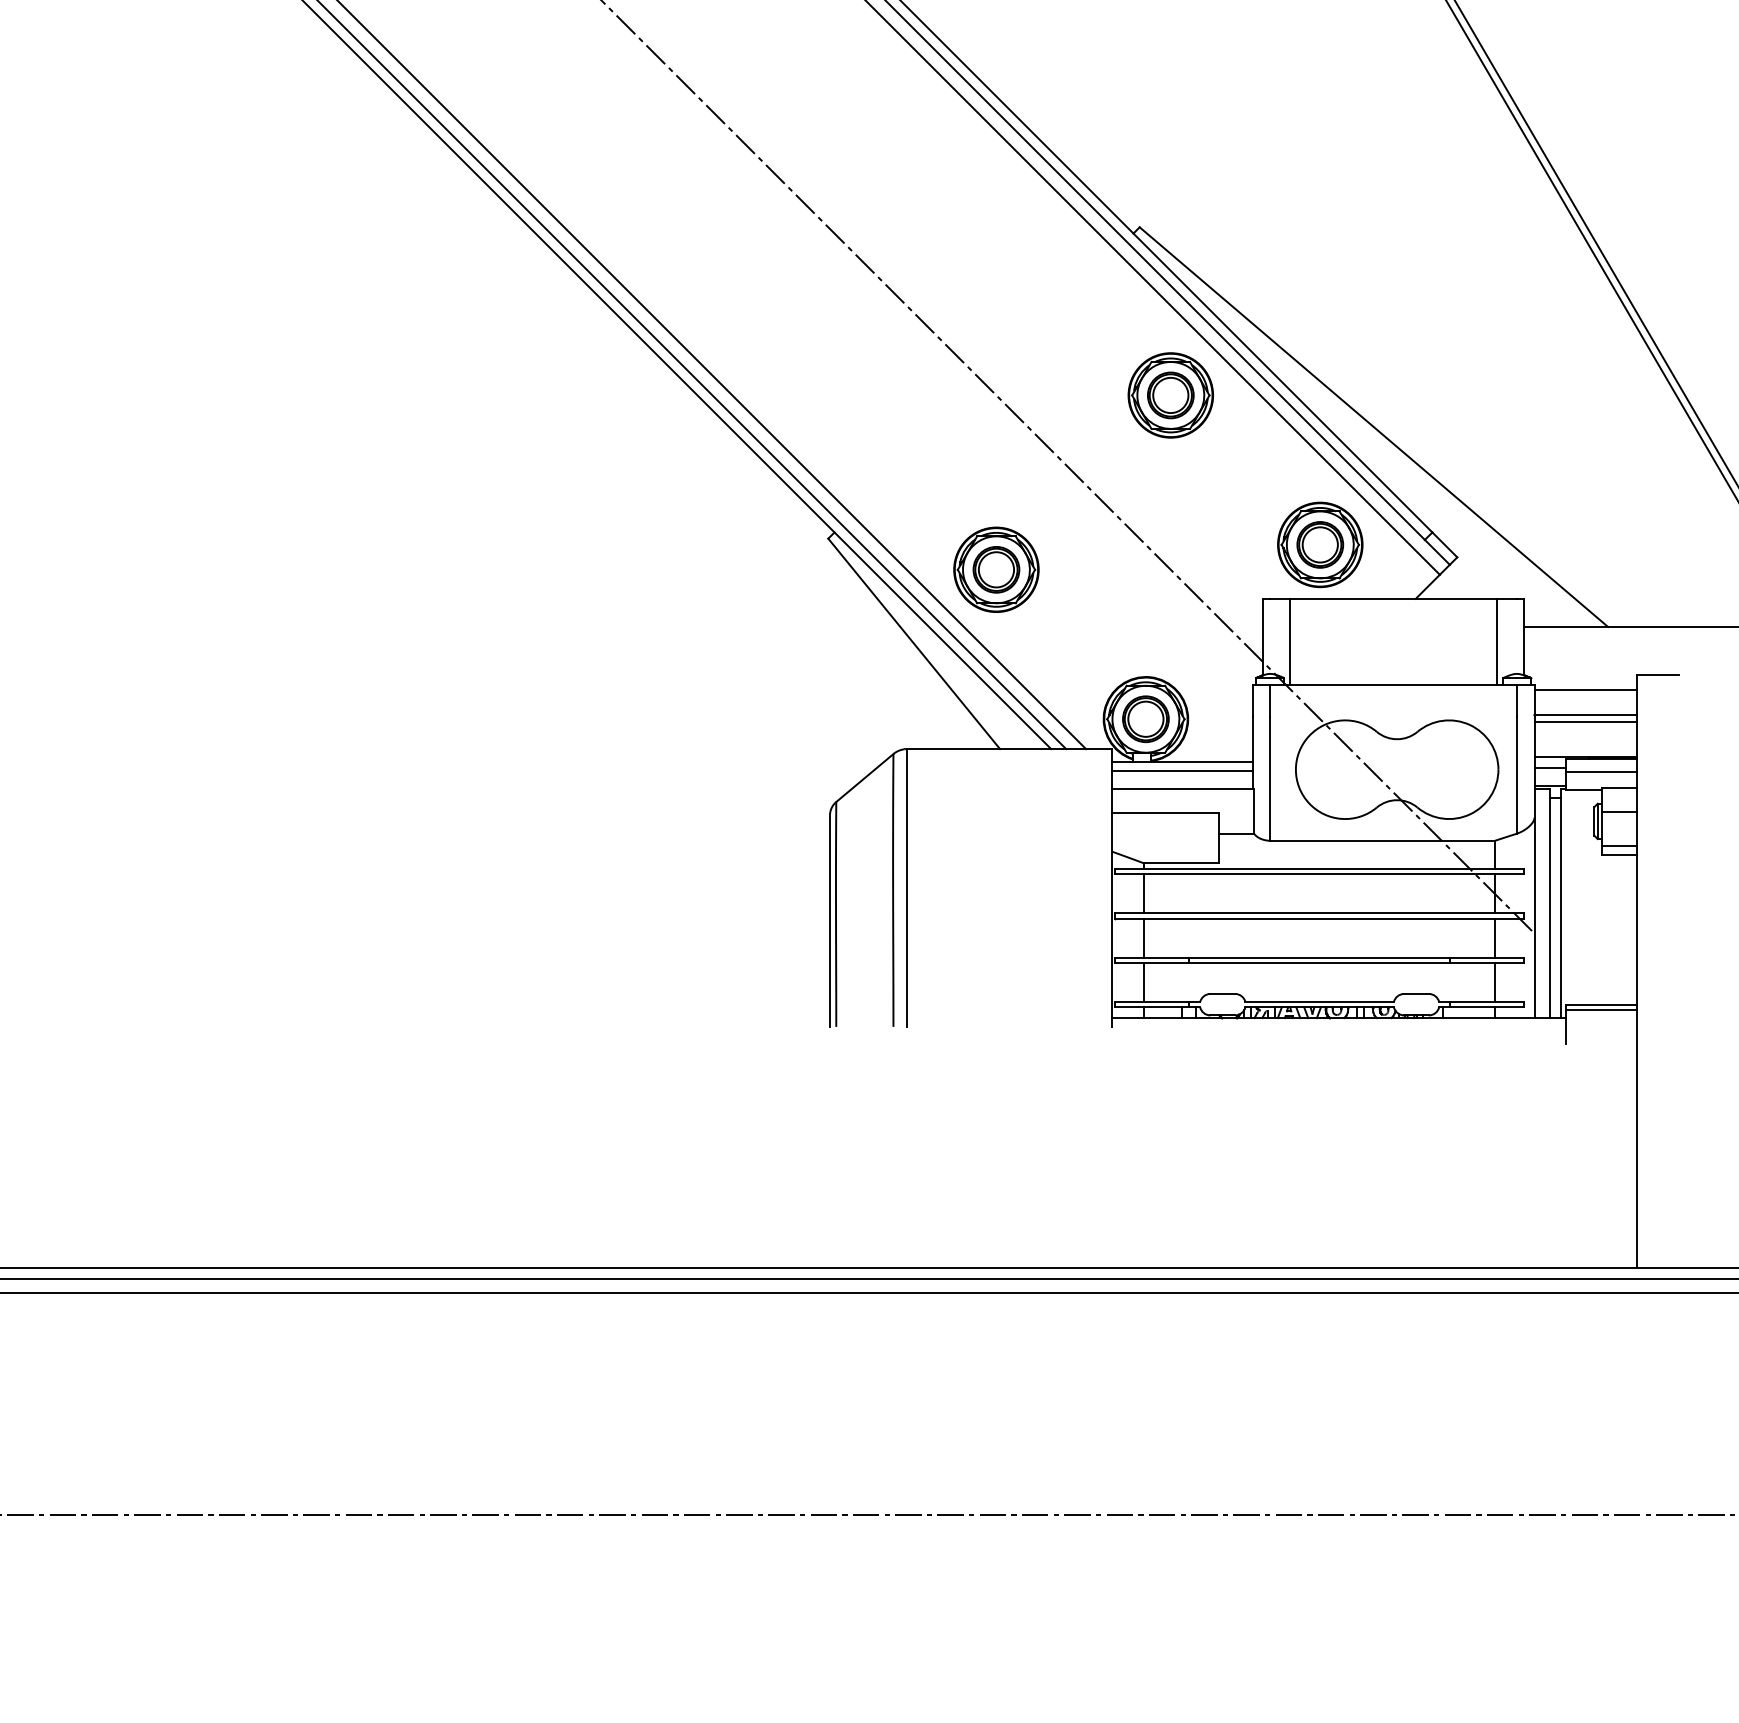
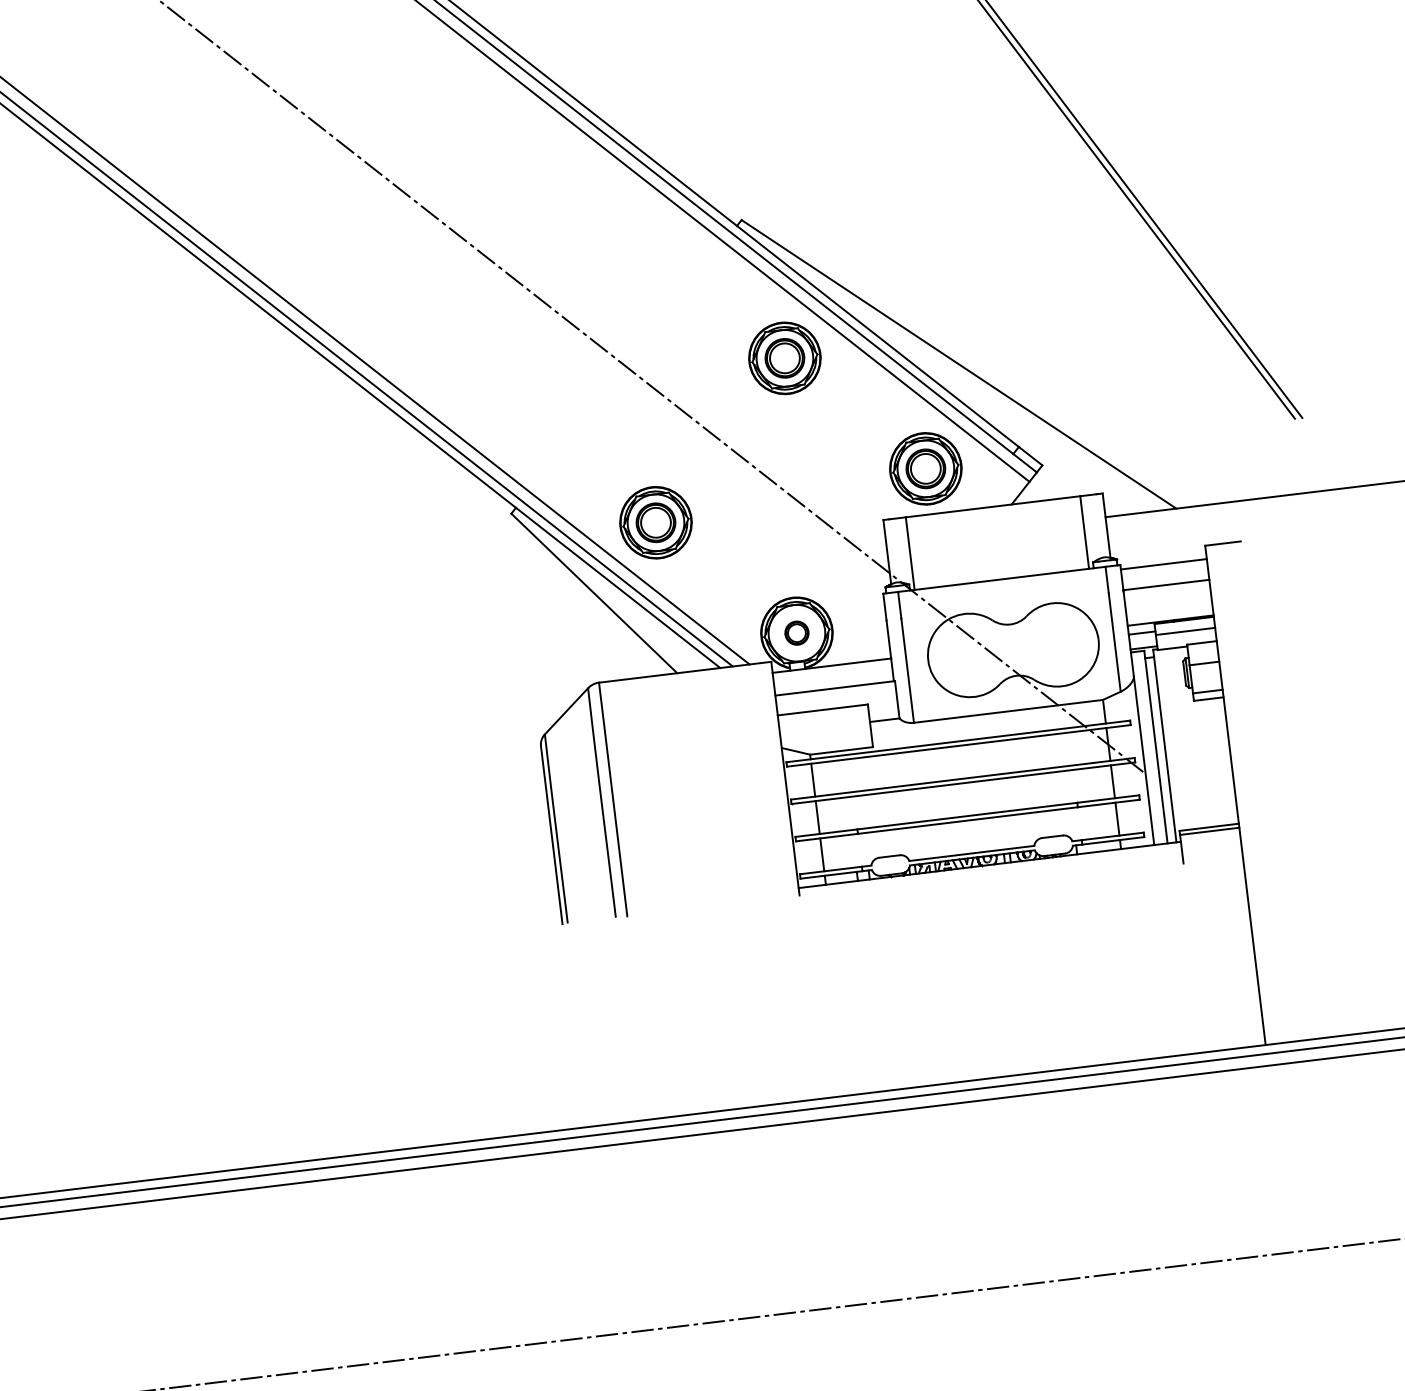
part: (1145, 718) -> (796, 632), size x0.6
line: (1585, 722) -> (1167, 591), removed
line: (1181, 771) -> (832, 673), removed

